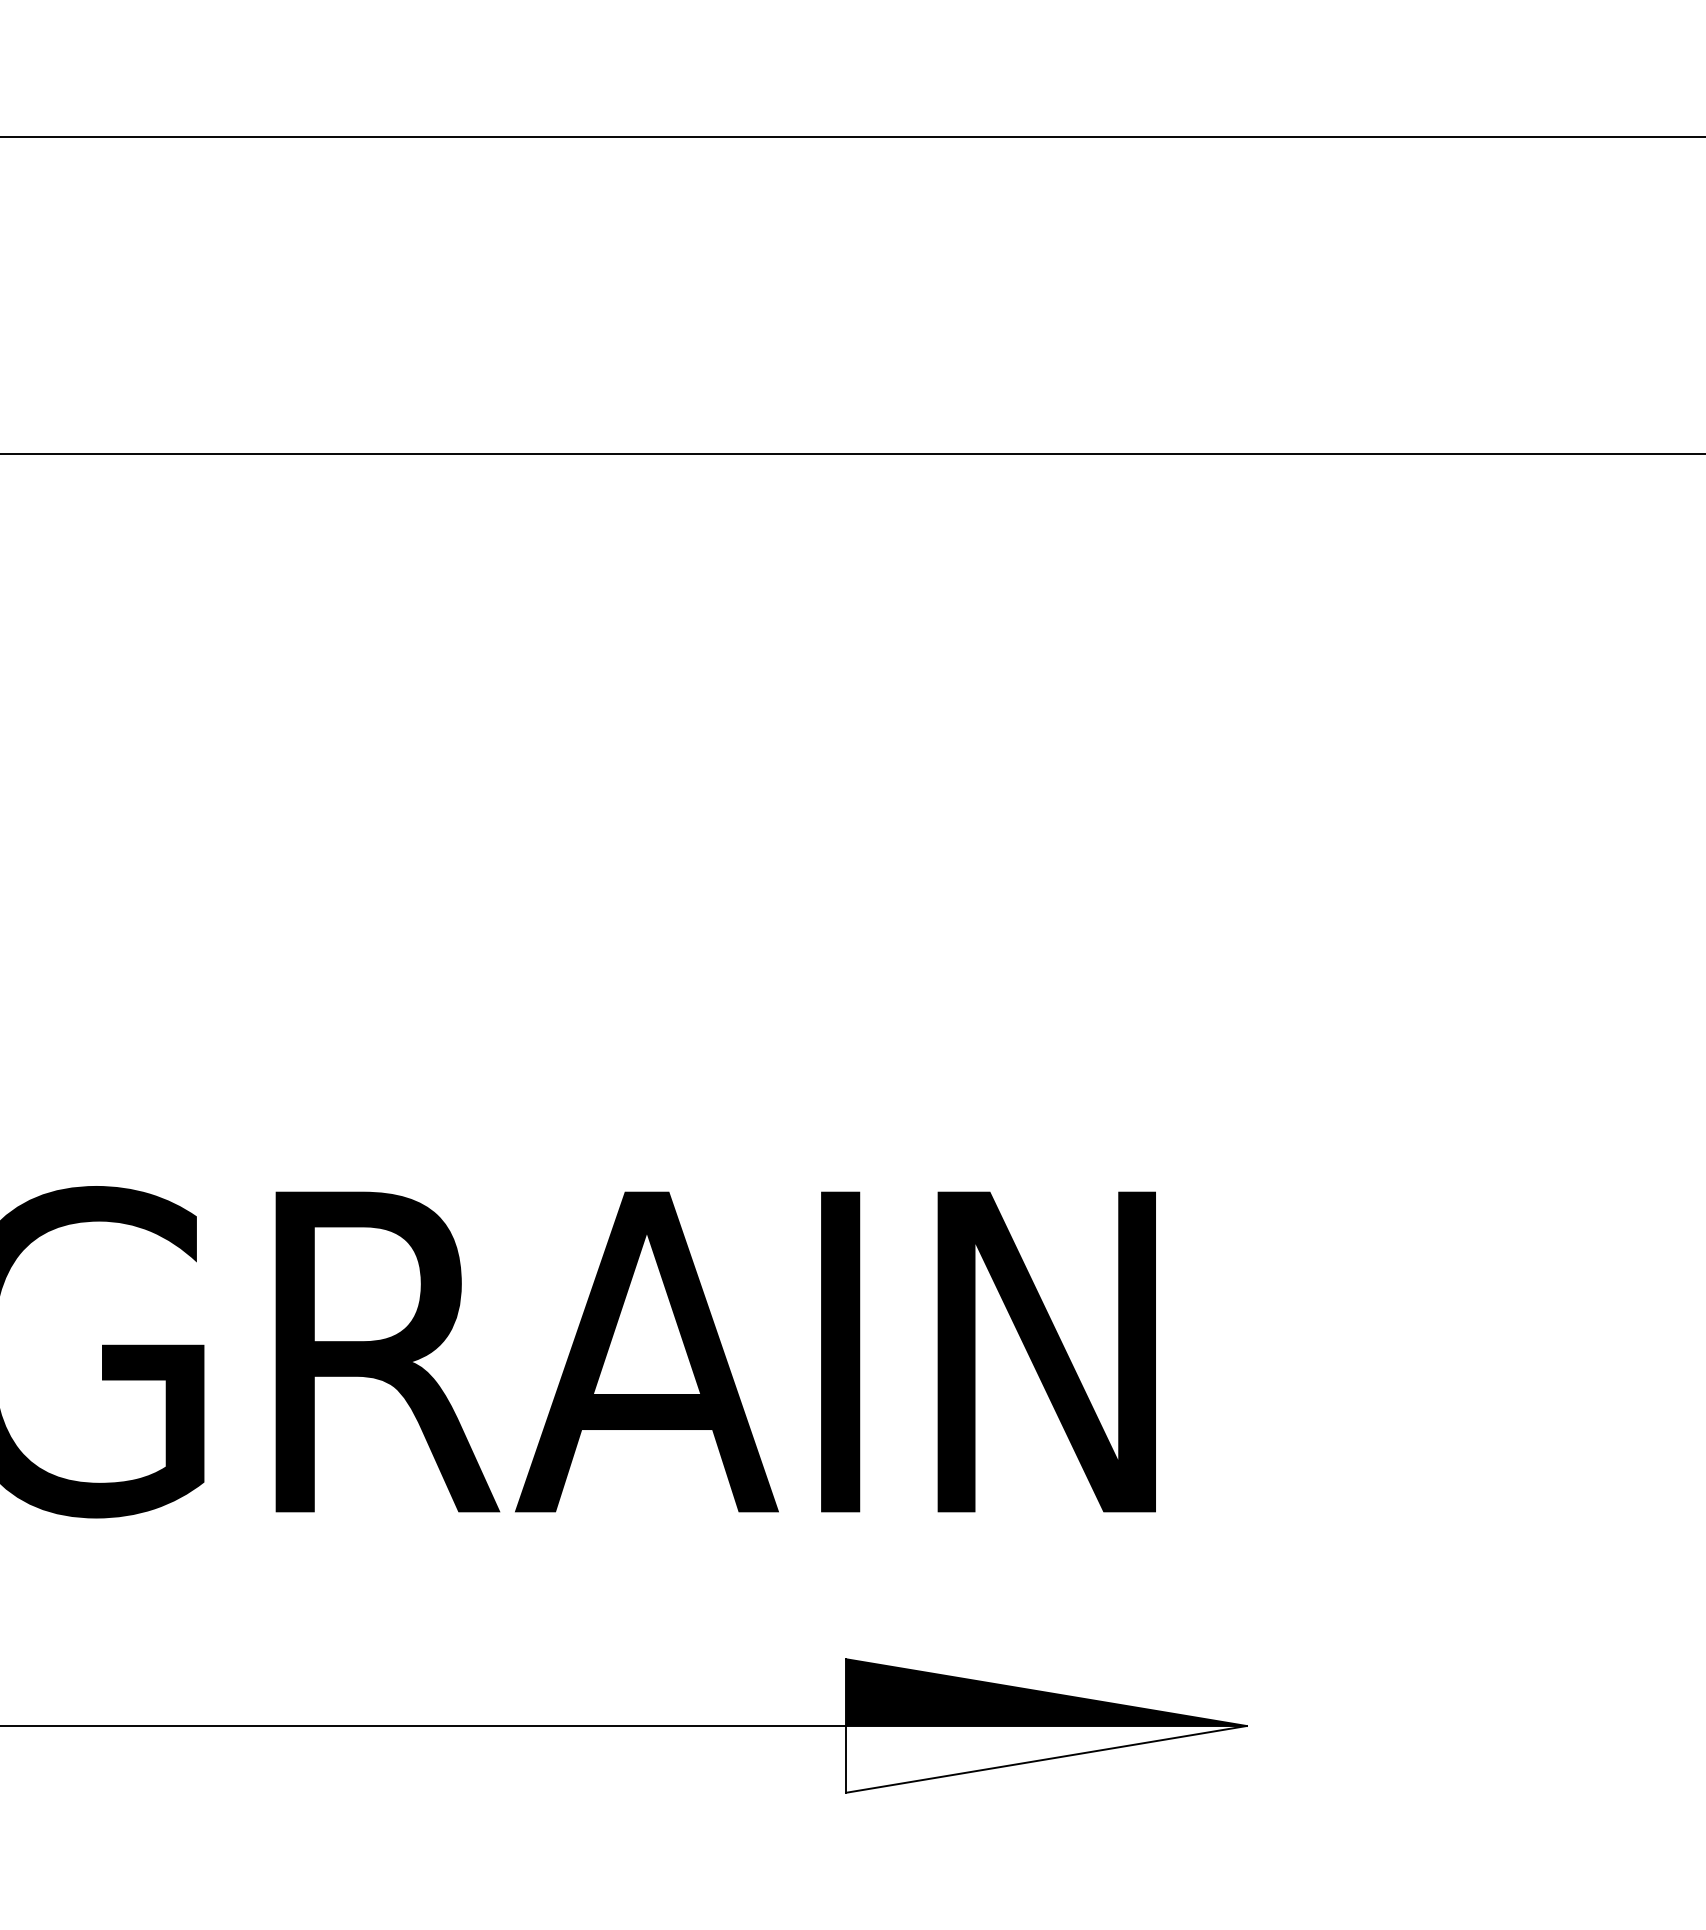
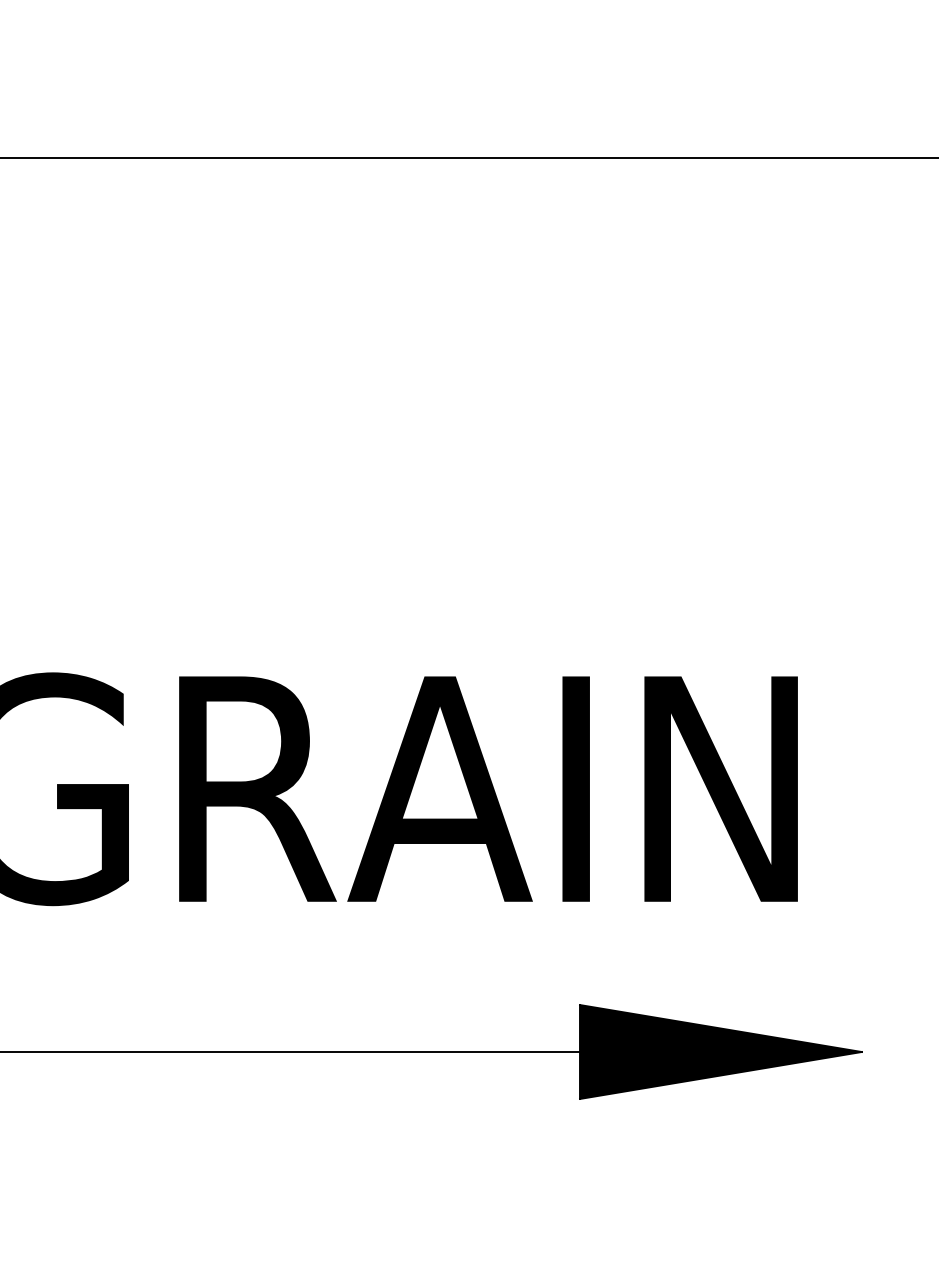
fill: (1046, 1759) -> (720, 1075), added

